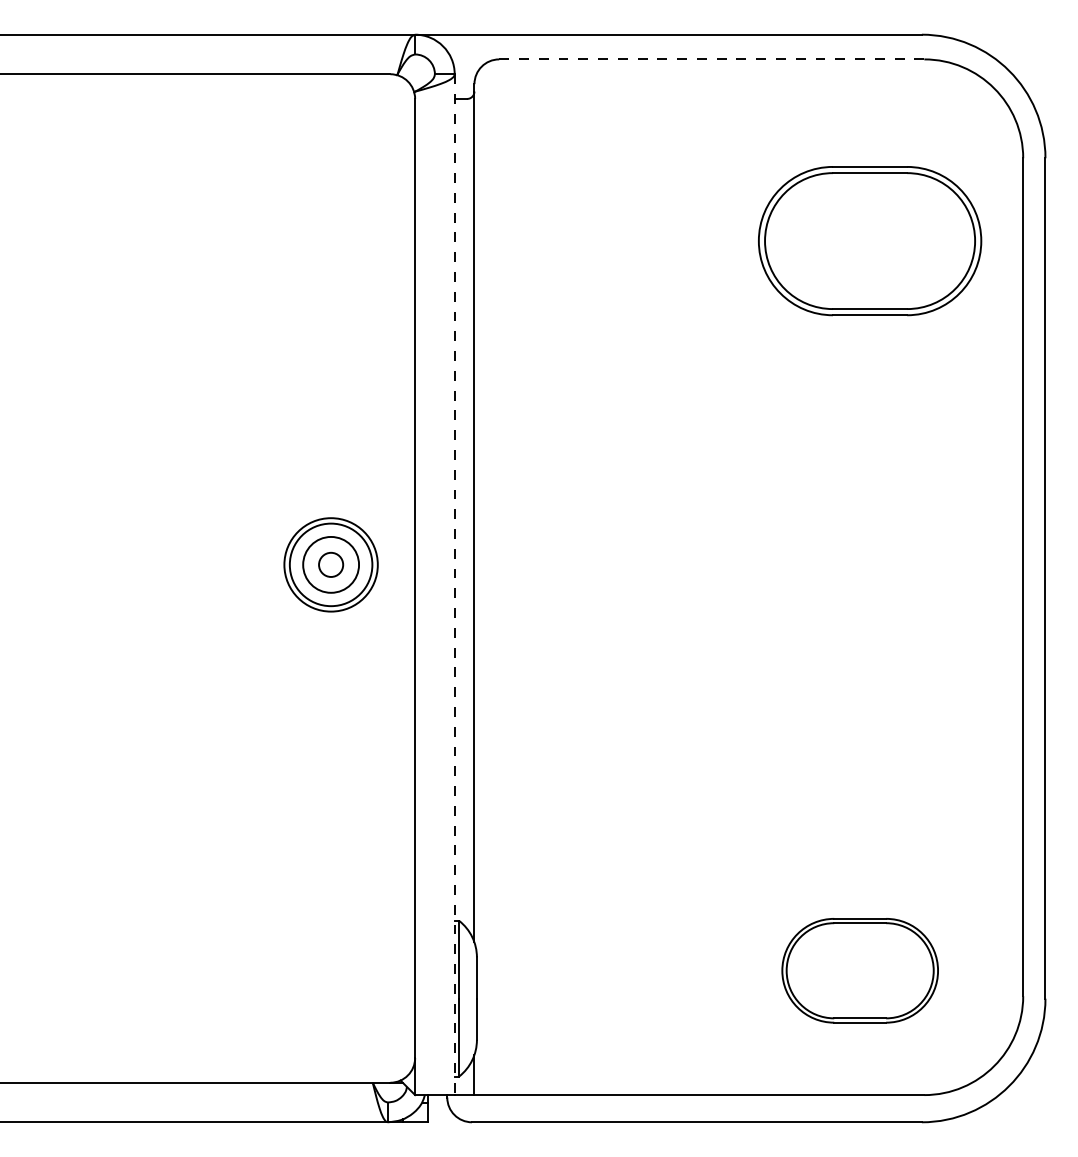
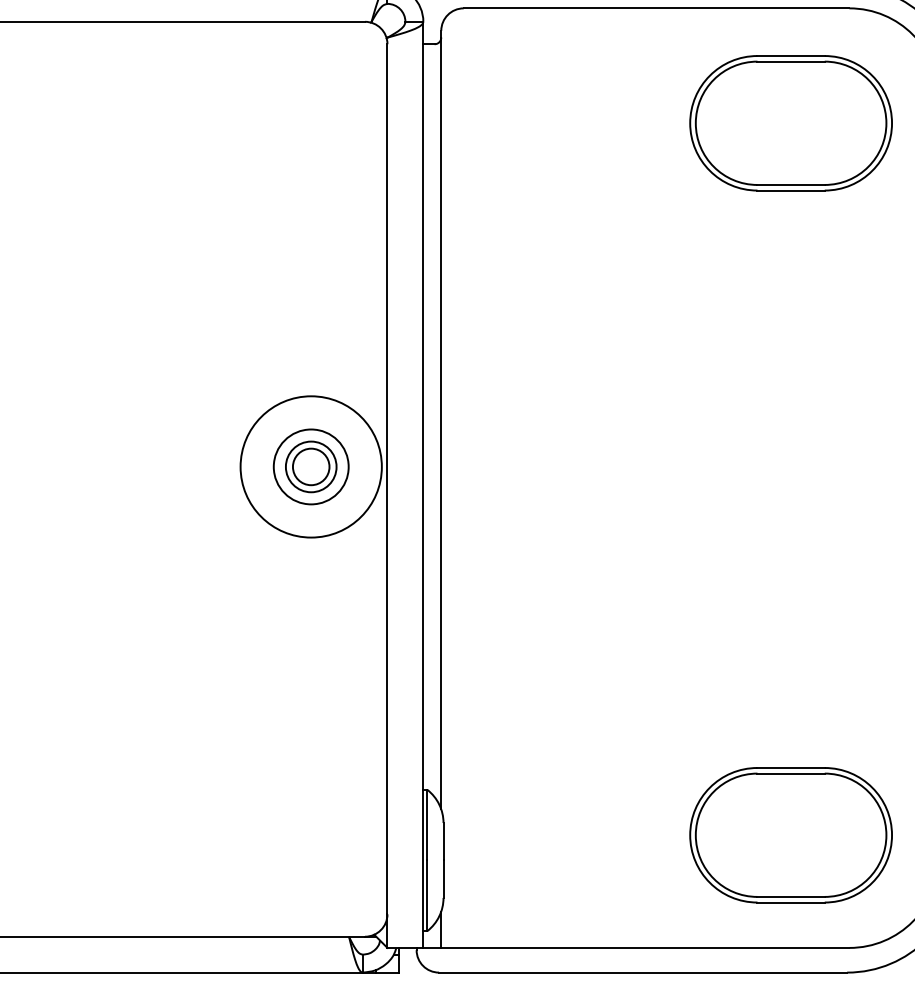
line: (711, 59) -> (656, 8), dashed -> solid
part: (870, 241) -> (791, 123), moved
circle: (330, 564) -> (310, 466), size x1.67
circle: (330, 564) -> (310, 466), size x1.67
line: (454, 585) -> (423, 485), dashed -> solid
part: (860, 970) -> (791, 834), size x1.43

